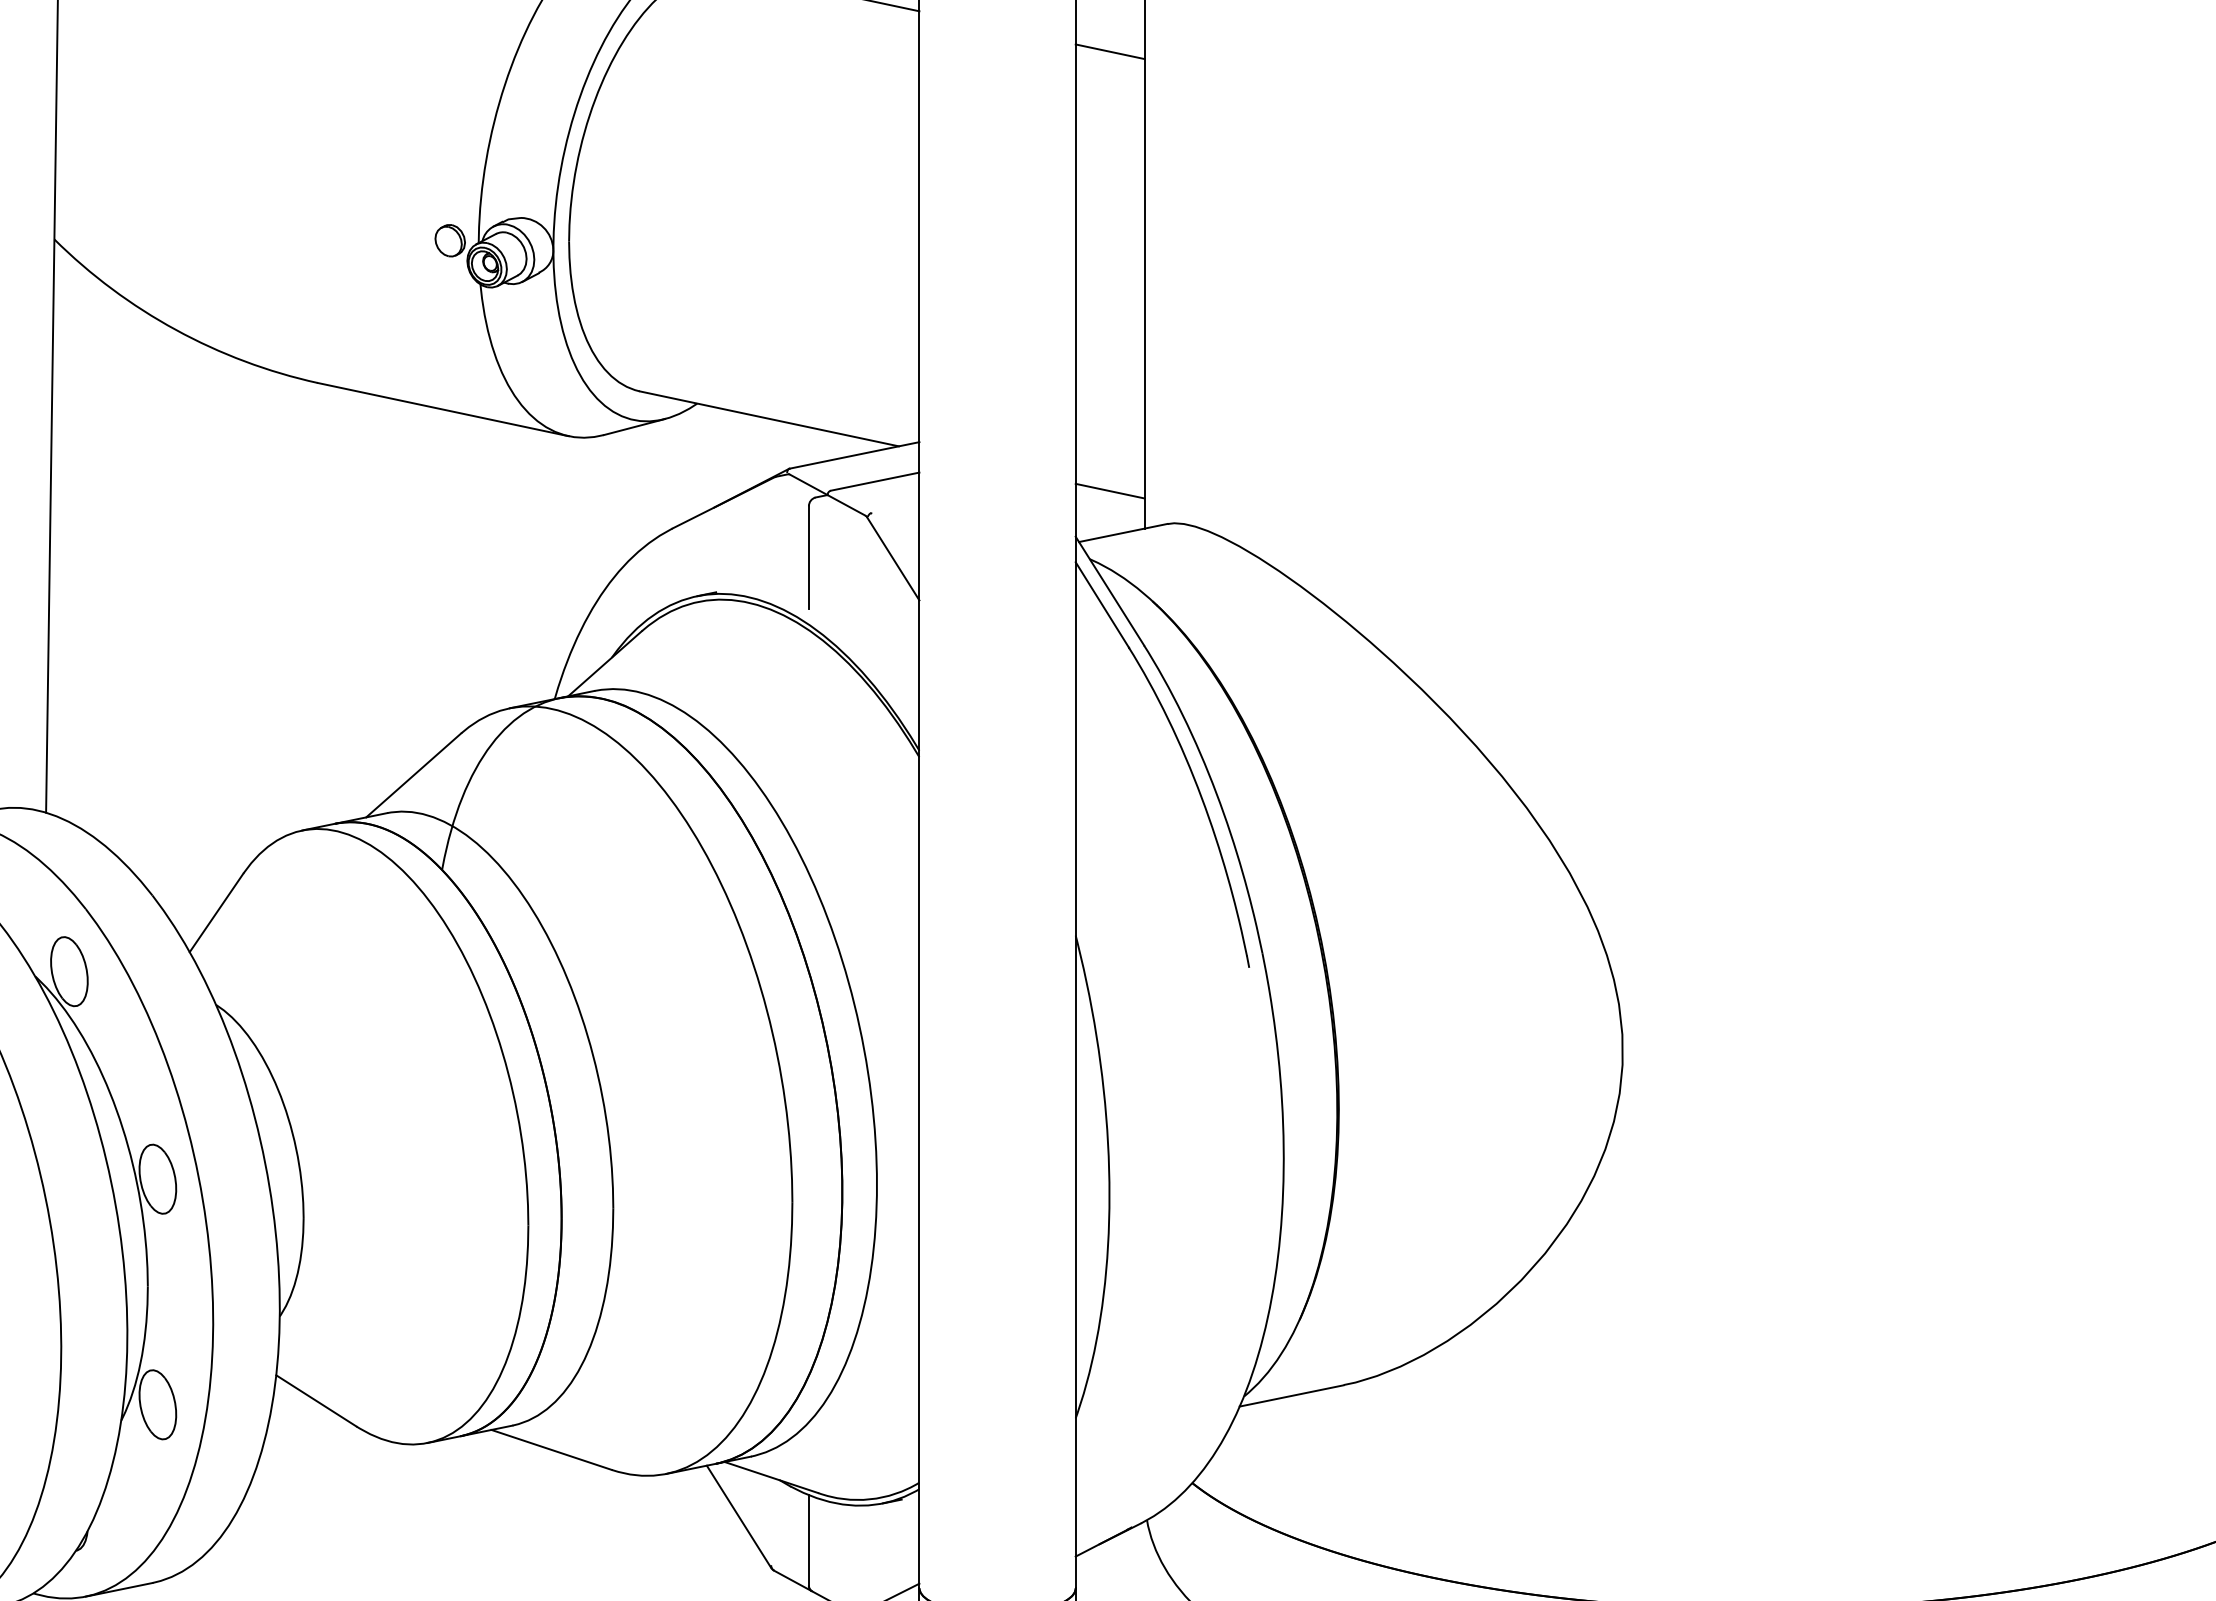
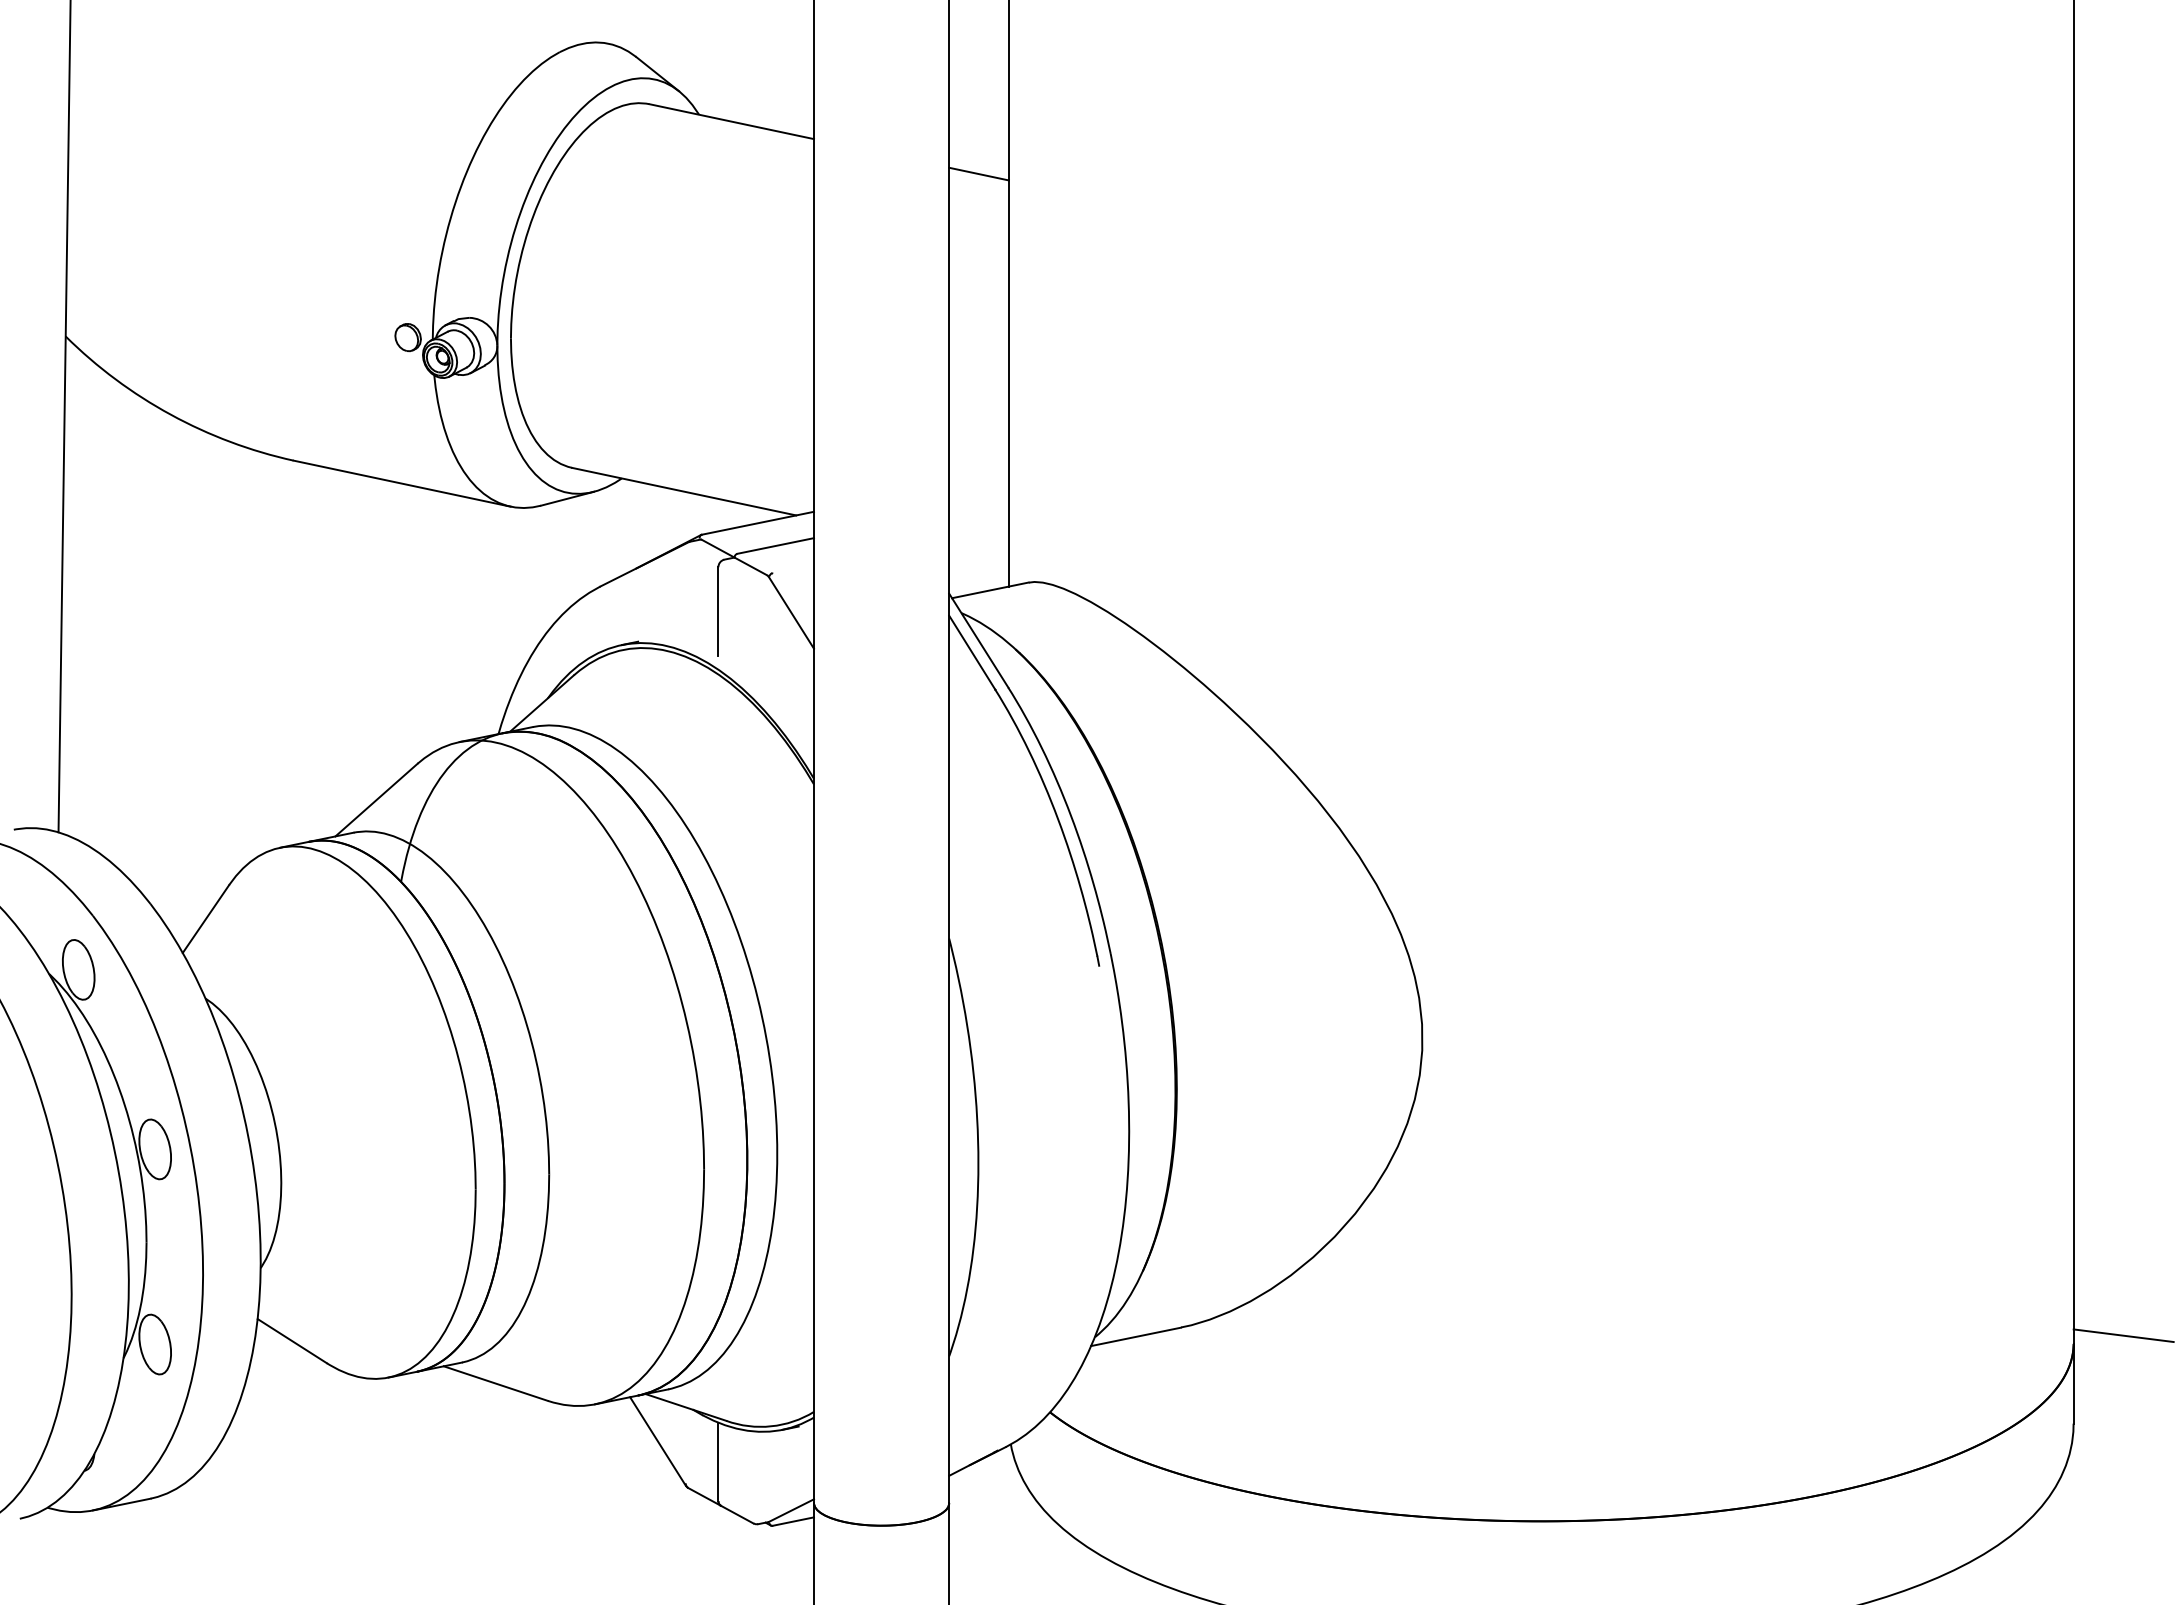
line: (1109, 490) -> (978, 553), removed

